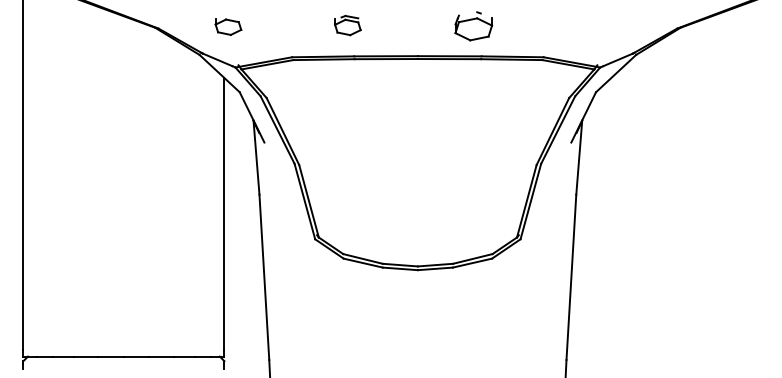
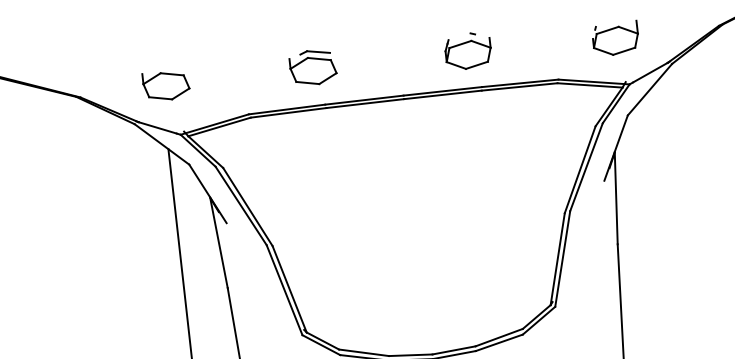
part: (347, 25) -> (312, 67), size x1.43
part: (228, 26) -> (166, 85), size x1.43
part: (592, 29) -> (614, 38), added

